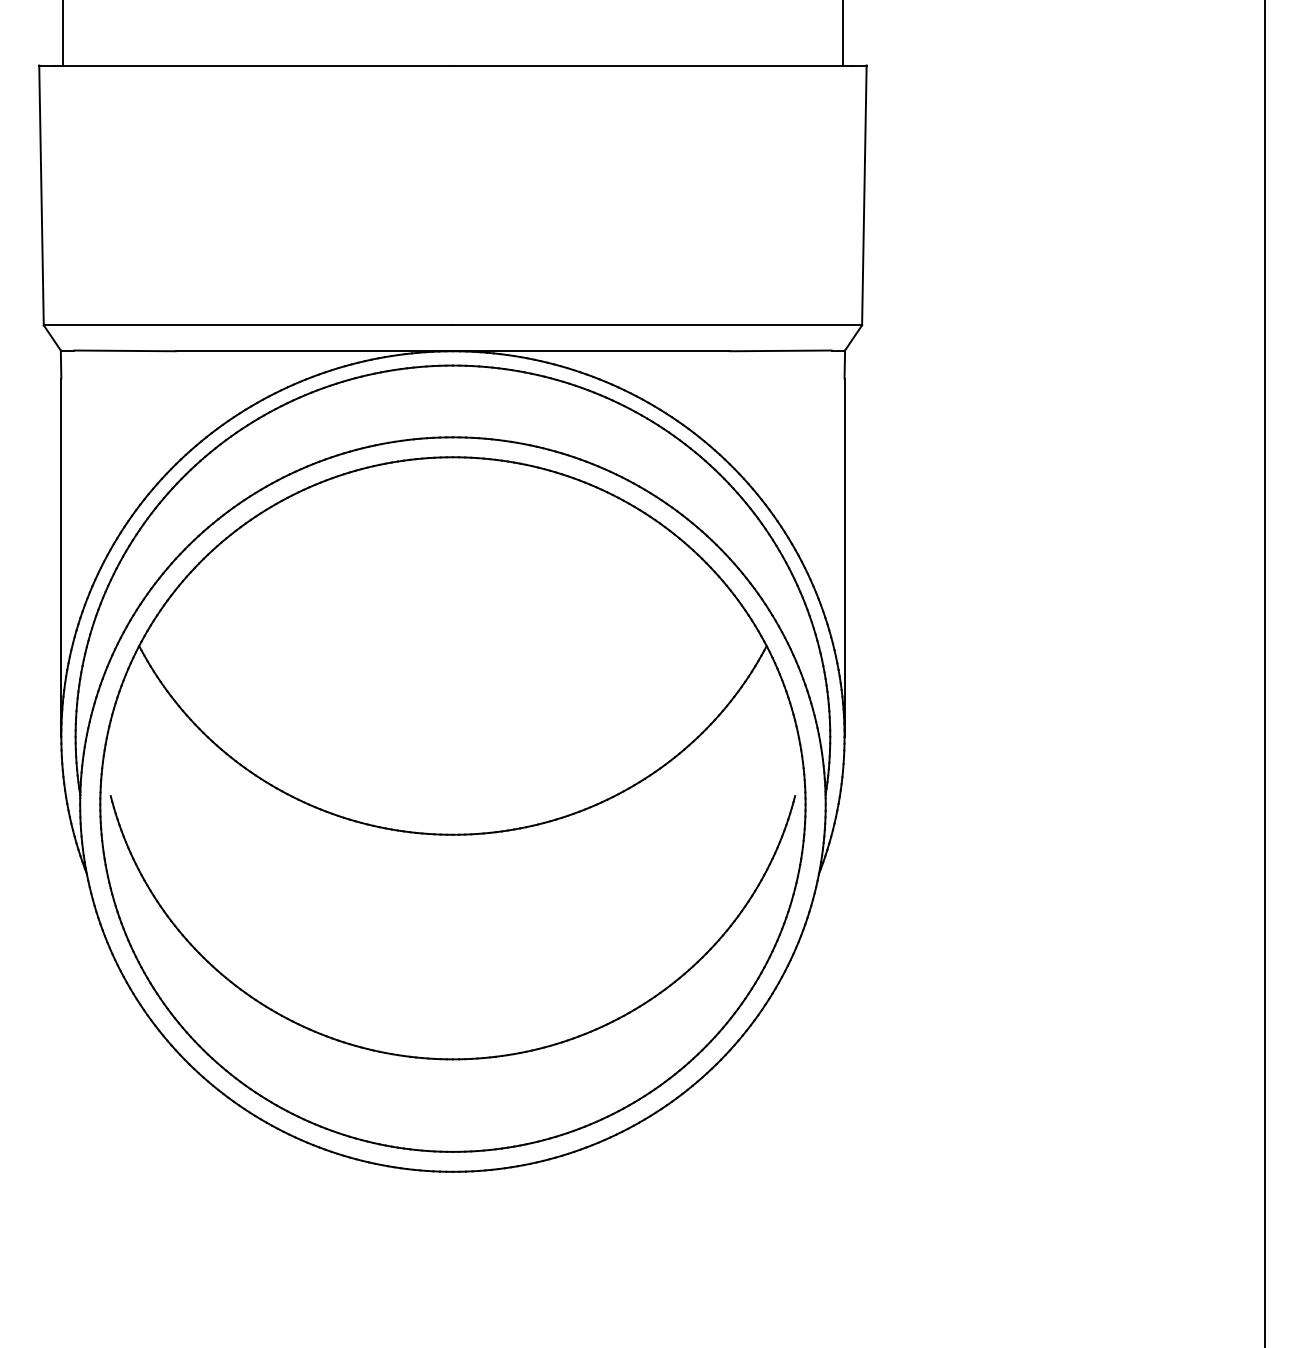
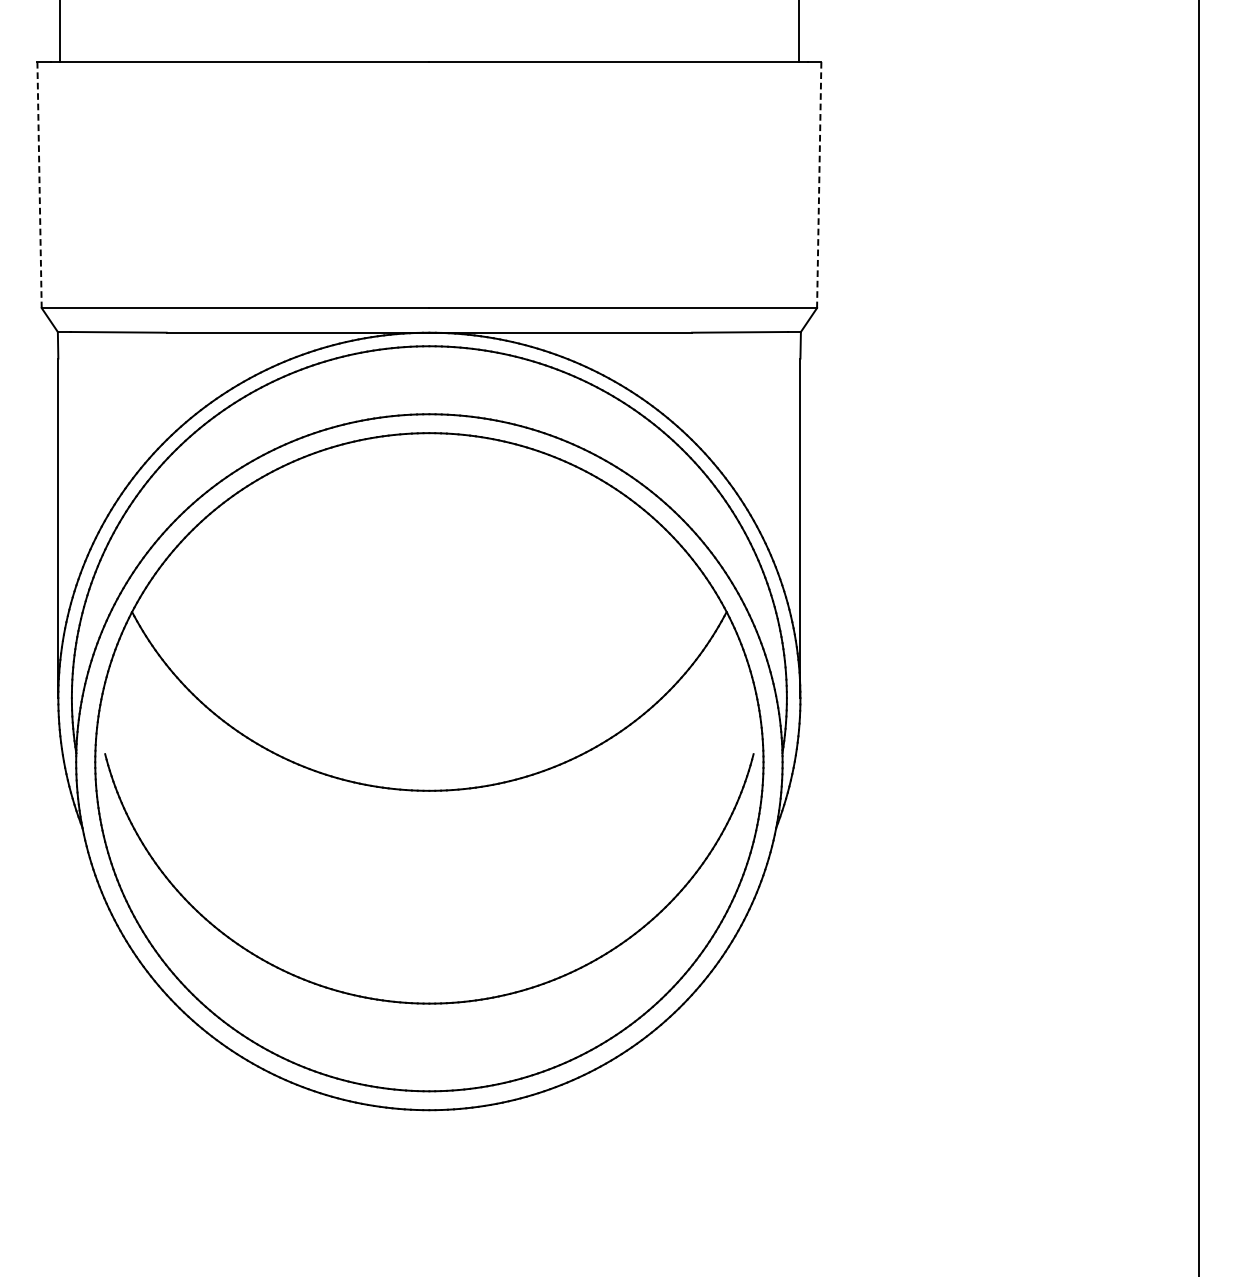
line: (41, 195) -> (39, 185), solid -> dashed
line: (864, 195) -> (819, 185), solid -> dashed

